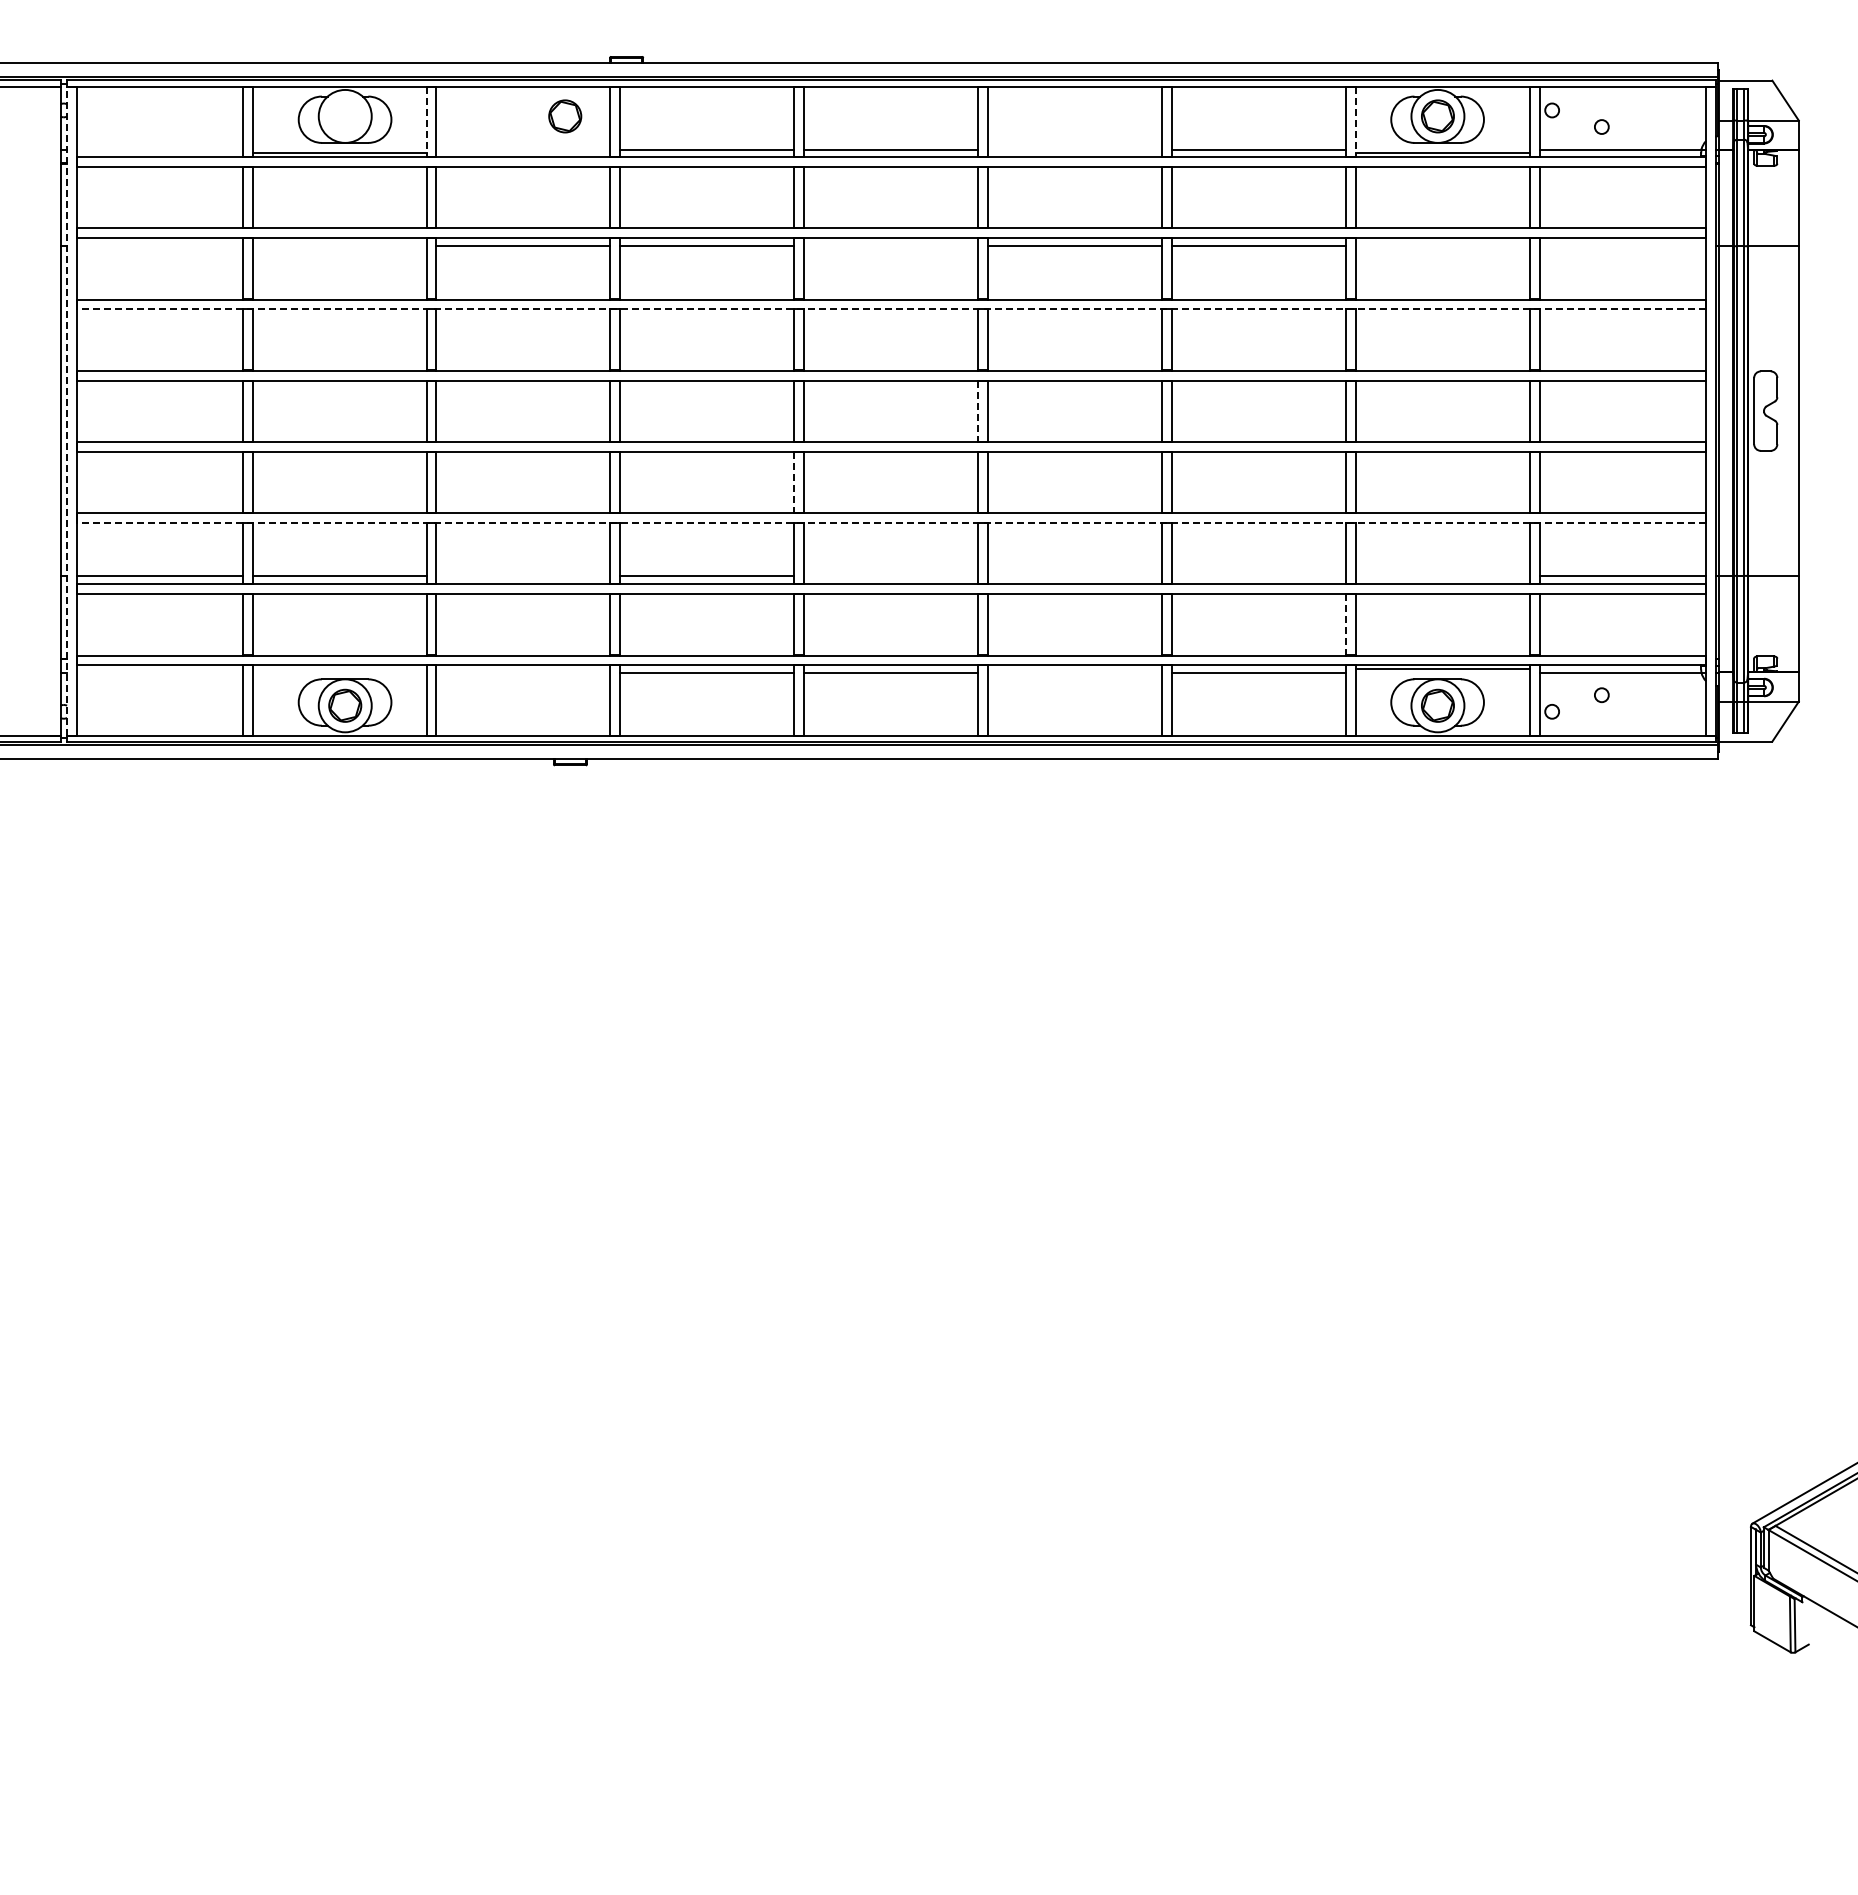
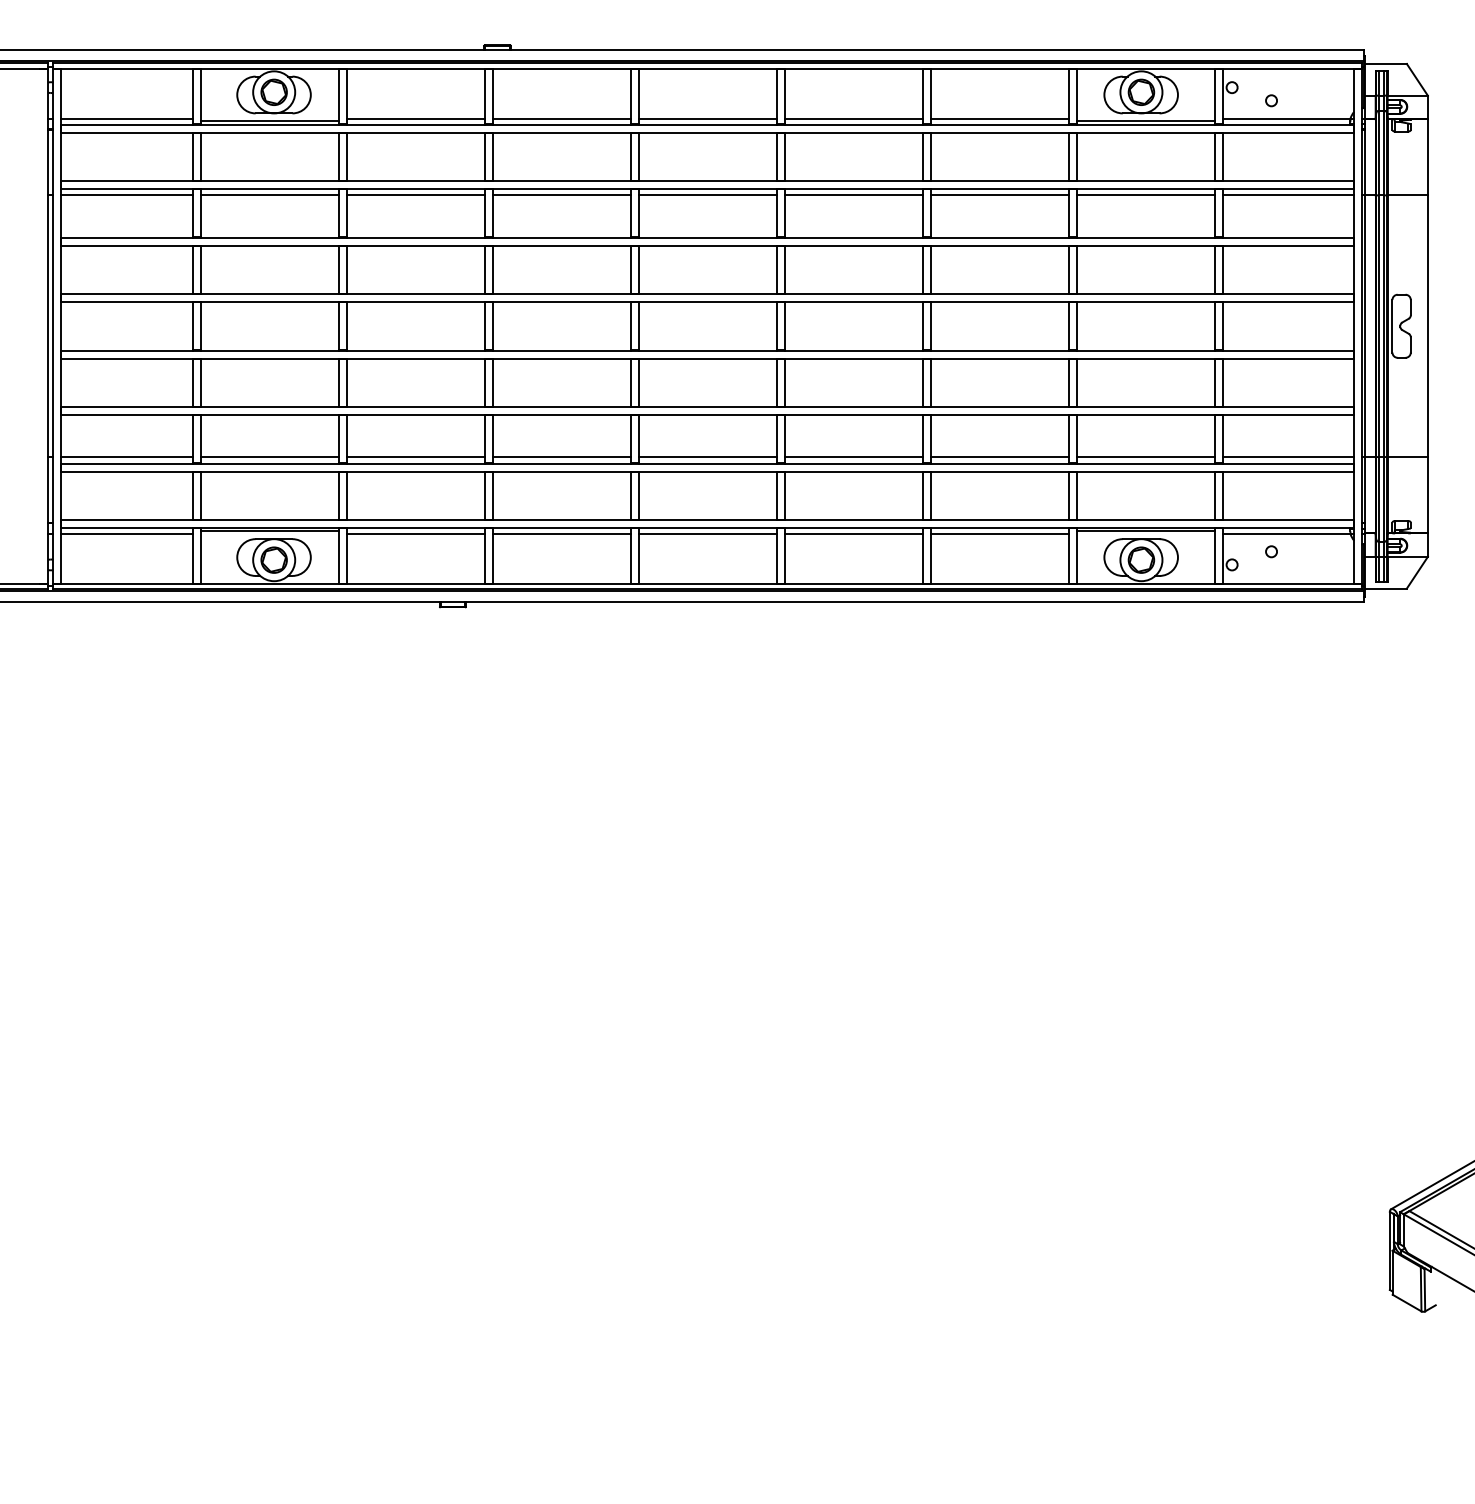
part: (565, 116) -> (274, 92), moved
line: (426, 122) -> (338, 97), dashed -> solid
line: (1356, 122) -> (1076, 97), dashed -> solid
line: (159, 149) -> (126, 118), added
line: (523, 149) -> (415, 118), added
line: (1075, 149) -> (853, 118), added
line: (159, 246) -> (126, 195), added
line: (339, 246) -> (269, 195), added
line: (891, 246) -> (707, 195), added
line: (1443, 246) -> (1145, 195), added
line: (1623, 246) -> (1288, 195), added
line: (891, 309) -> (707, 245), dashed -> solid
line: (67, 410) -> (53, 325), dashed -> solid
line: (978, 411) -> (776, 326), dashed -> solid
line: (794, 482) -> (630, 382), dashed -> solid
line: (891, 523) -> (707, 415), dashed -> solid
line: (523, 575) -> (415, 456), added
line: (891, 575) -> (707, 456), added
line: (1075, 575) -> (853, 456), added
line: (1259, 575) -> (999, 456), added
line: (1443, 575) -> (1145, 456), added
line: (1346, 625) -> (1068, 496), dashed -> solid
line: (339, 669) -> (269, 531), added
line: (159, 672) -> (126, 533), added
line: (523, 672) -> (415, 533), added
line: (1075, 672) -> (853, 533), added

